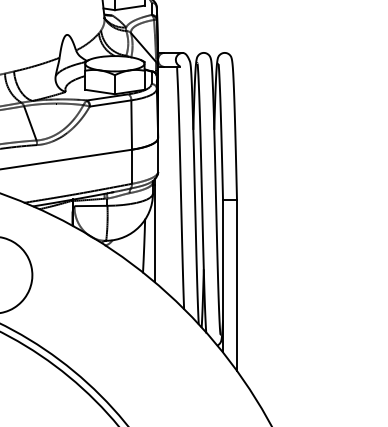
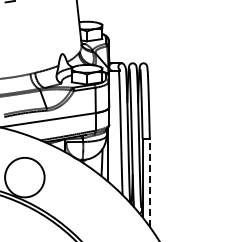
line: (236, 284) -> (149, 182), solid -> dashed

